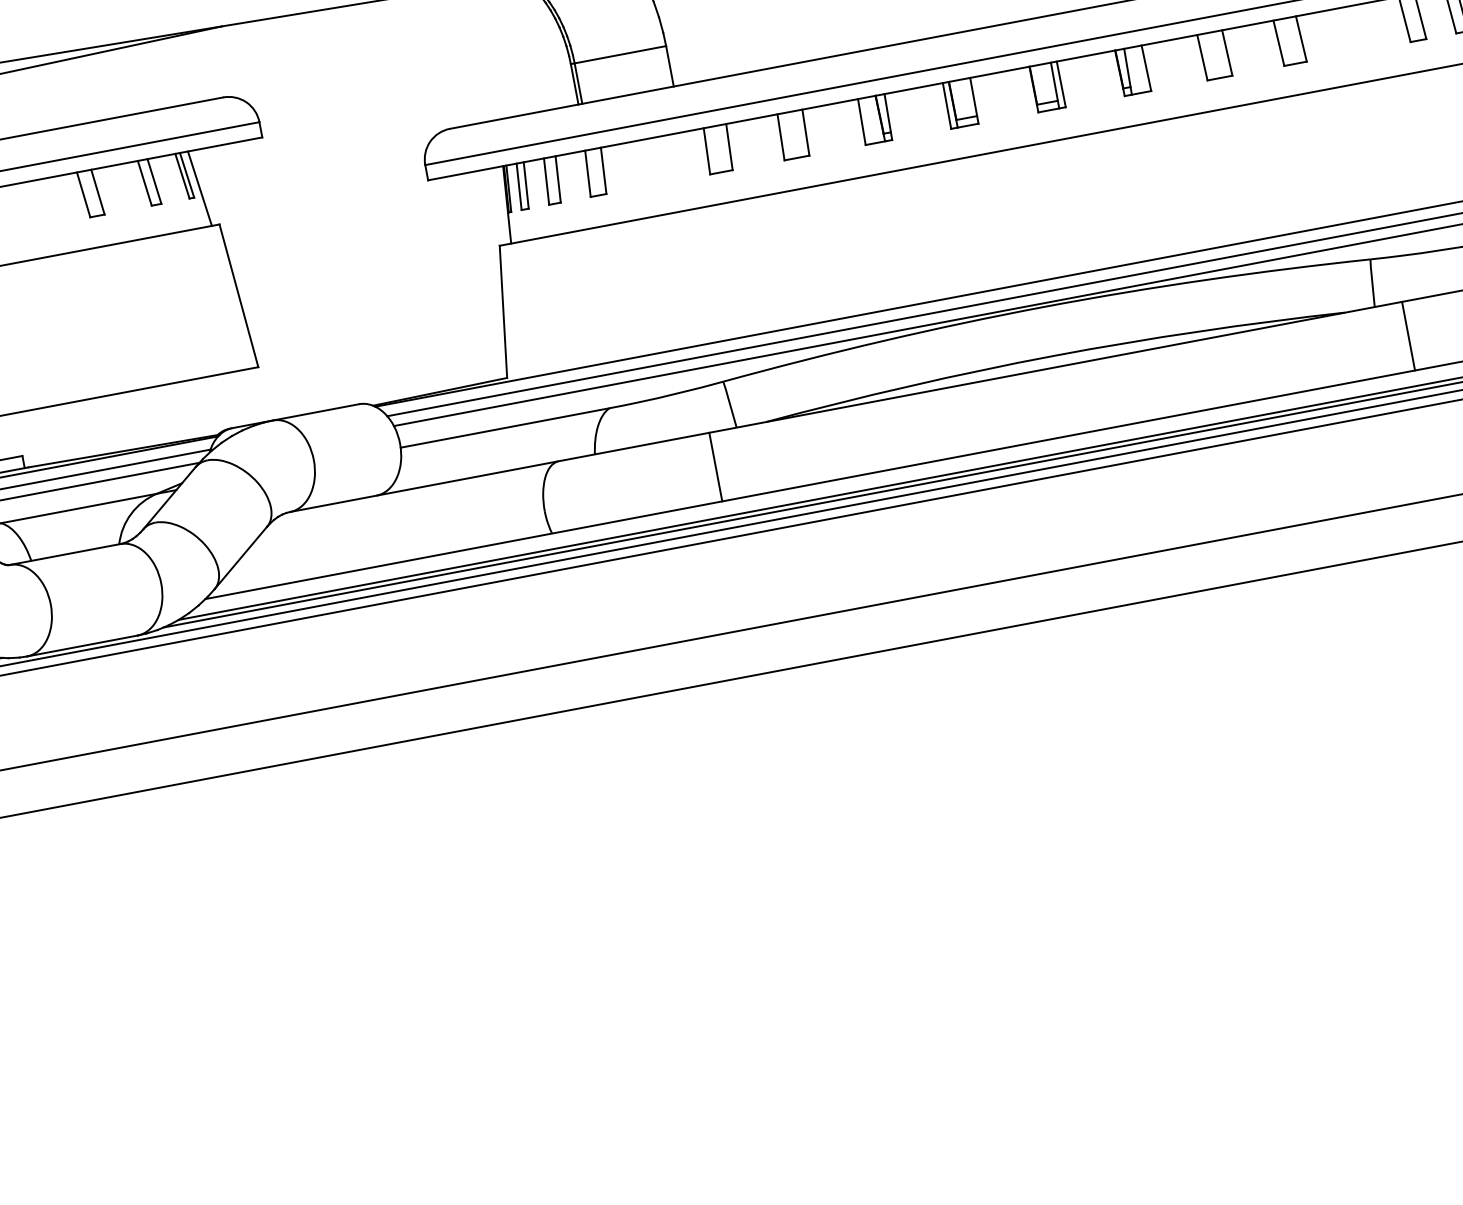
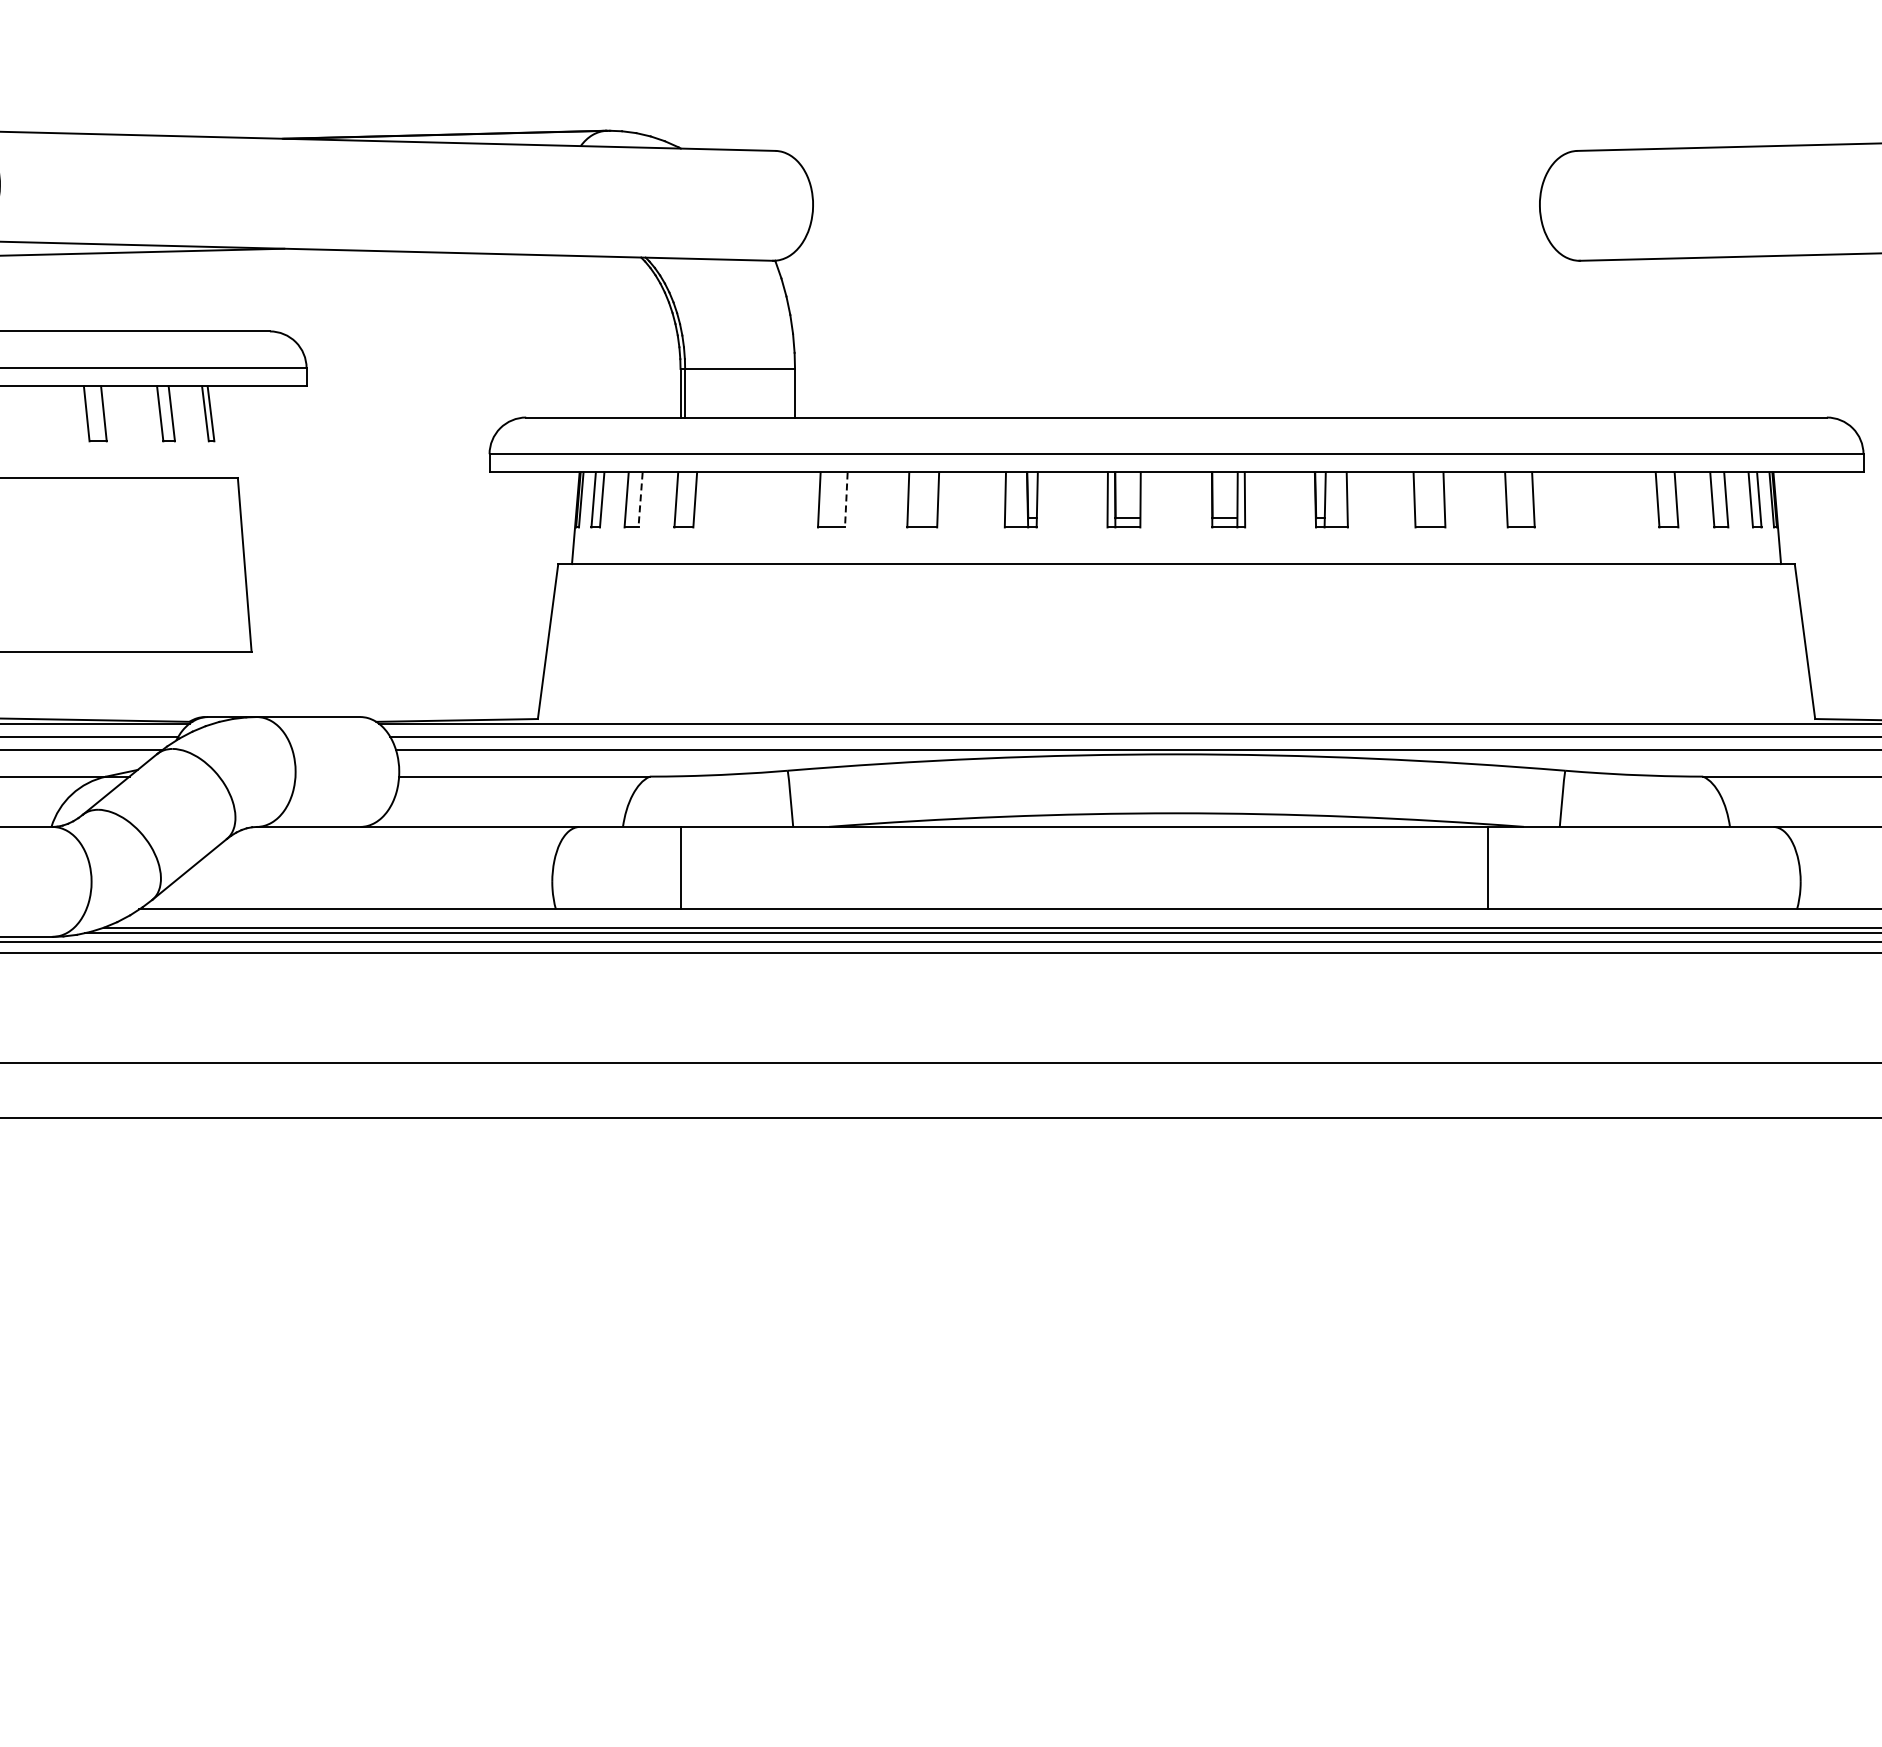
line: (729, 146) -> (846, 499), solid -> dashed
line: (558, 179) -> (640, 499), solid -> dashed
line: (199, 188) -> (222, 431), removed
line: (1408, 335) -> (1487, 867), moved
line: (715, 466) -> (681, 867), moved

